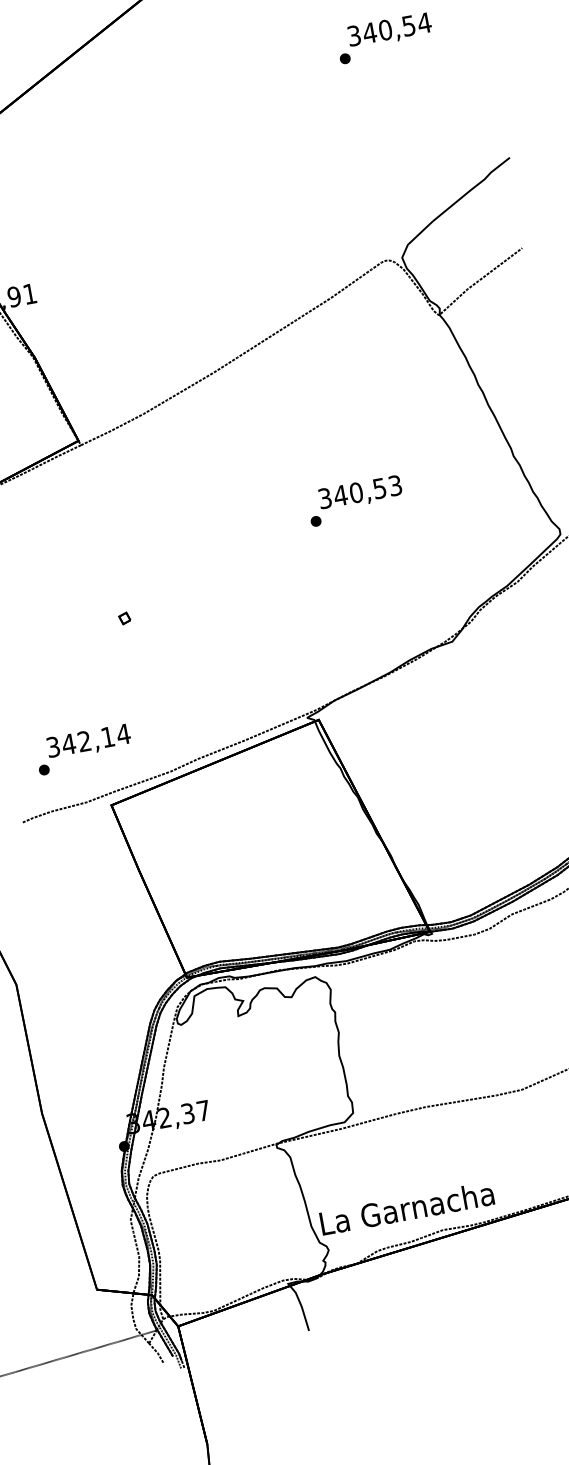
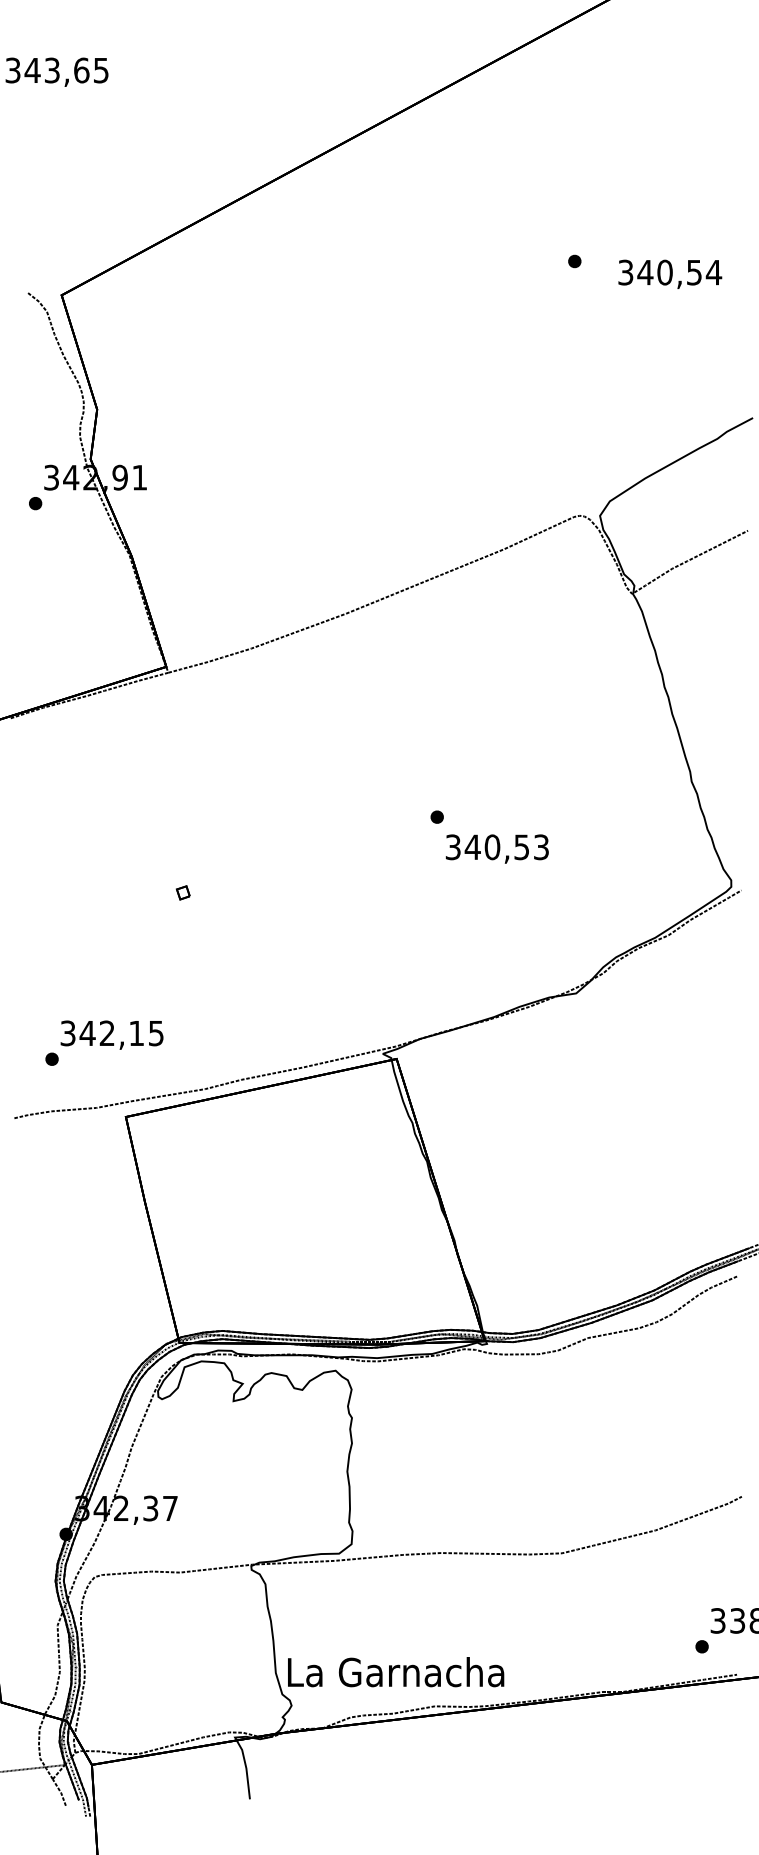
text: (389, 30) -> (670, 273), moved
text: (359, 493) -> (496, 848), moved
text: (123, 734) -> (156, 1033), 342,14 -> 342,15

